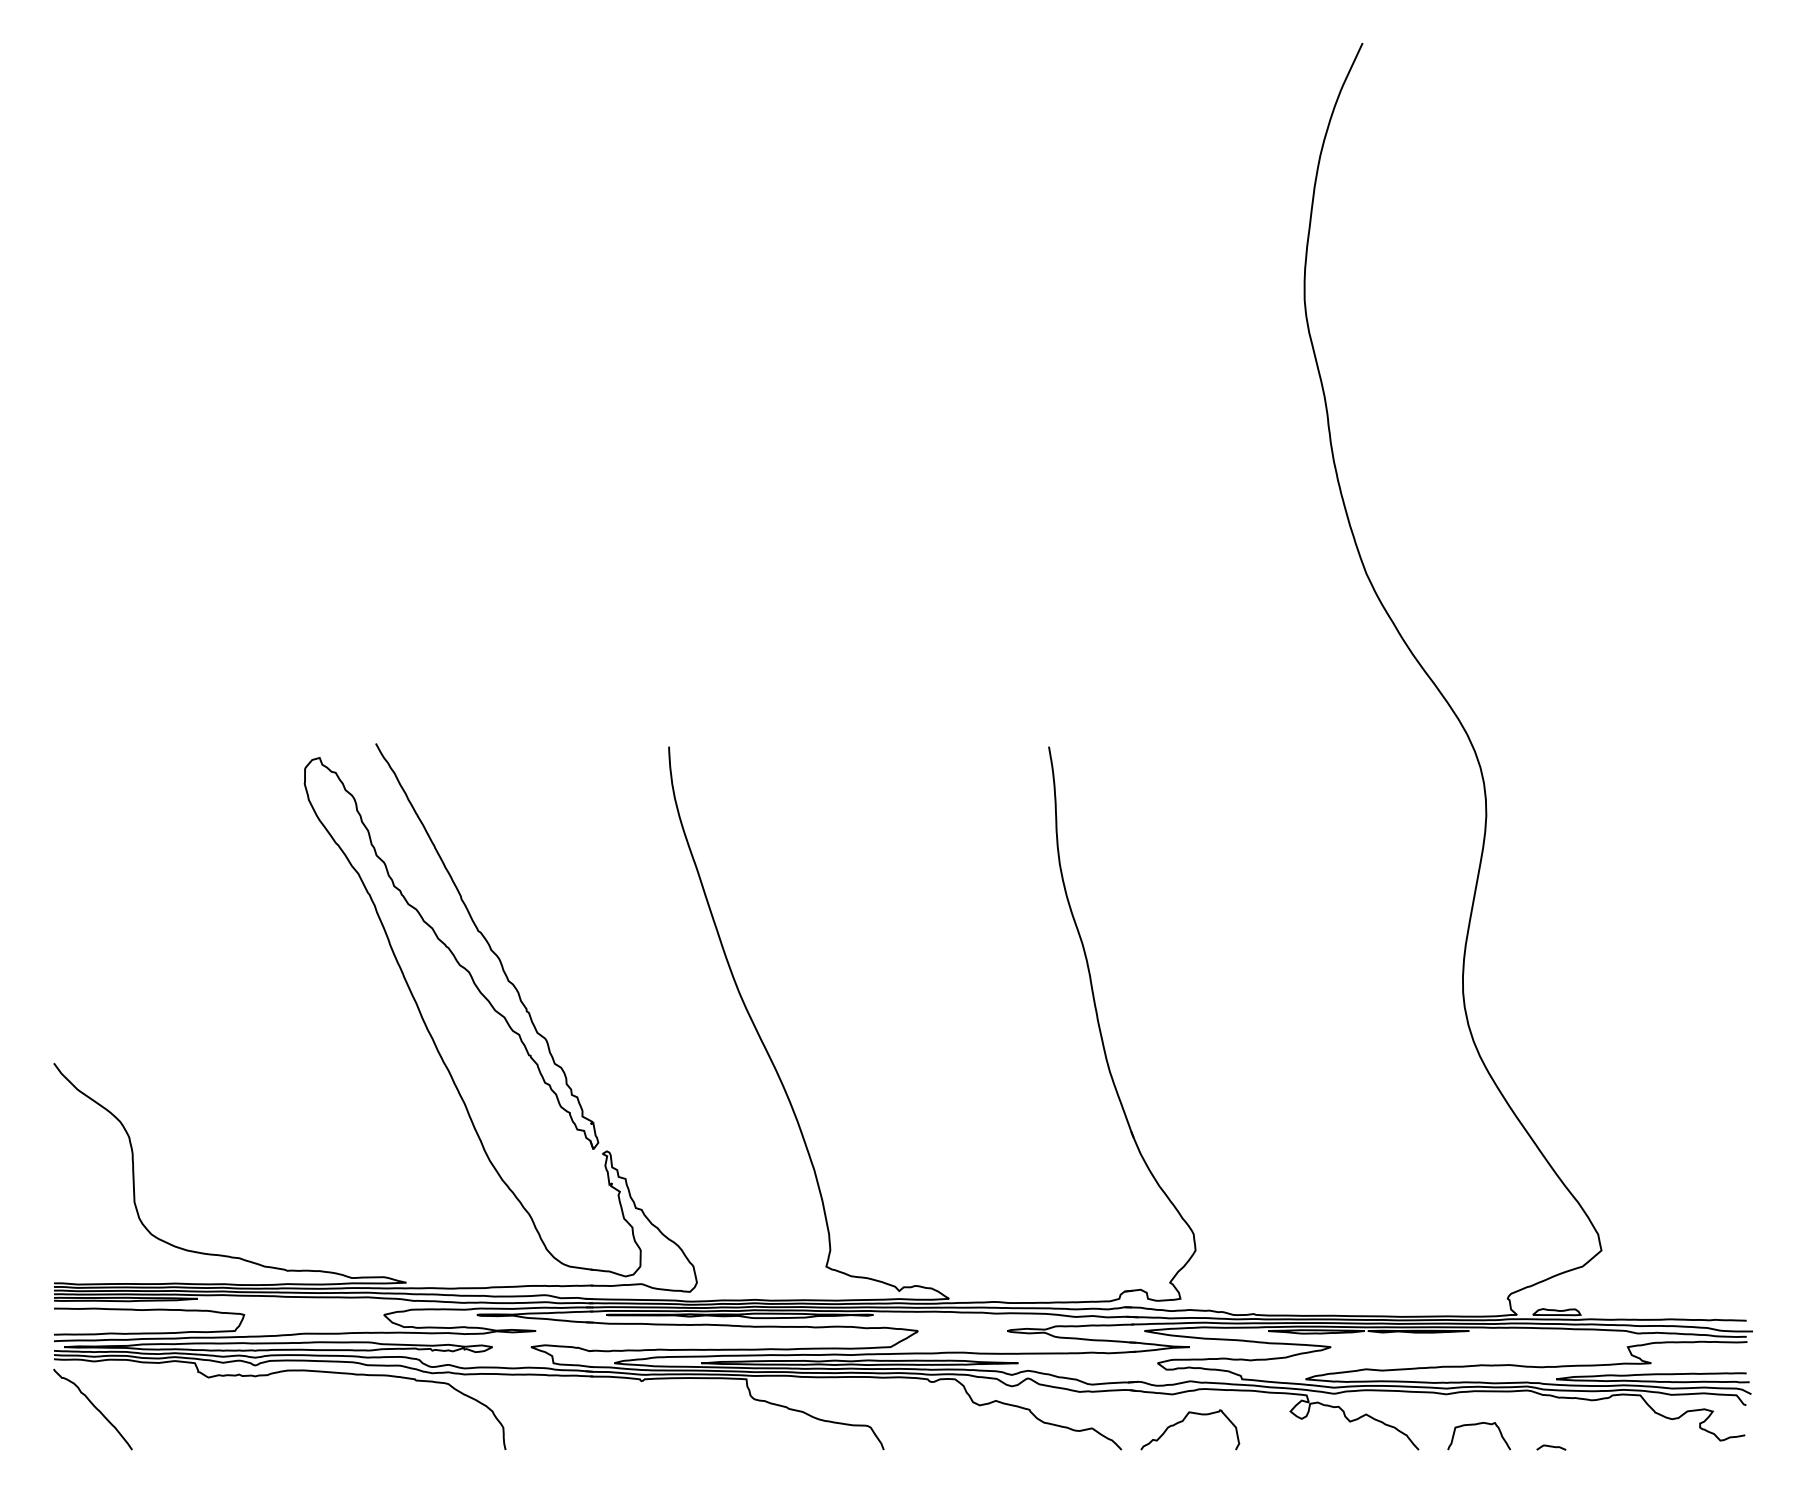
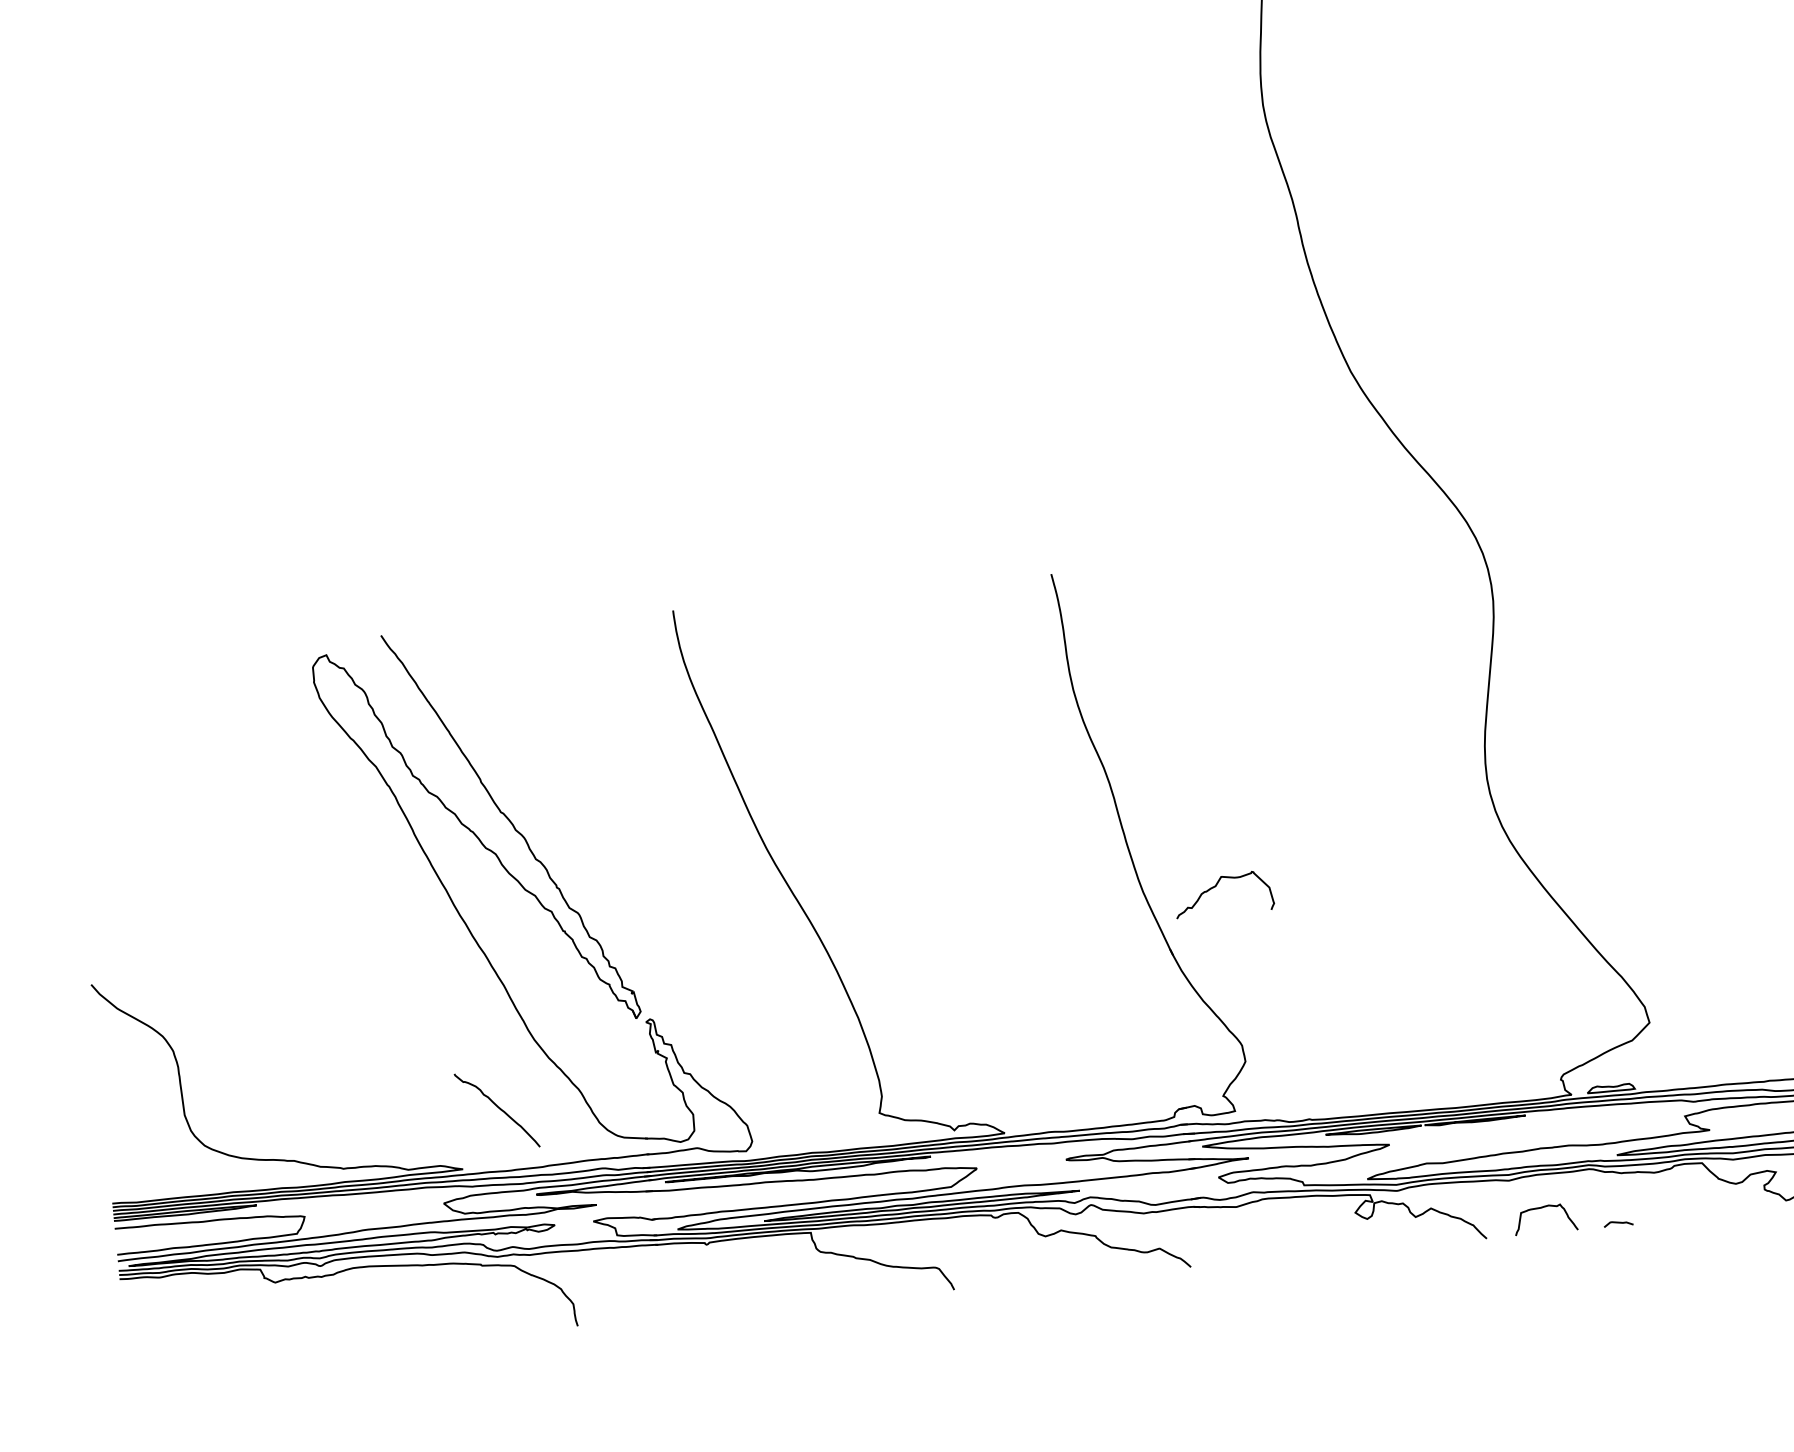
curve: (94, 1407) -> (498, 1108), moved
curve: (1183, 1421) -> (1216, 886), moved

